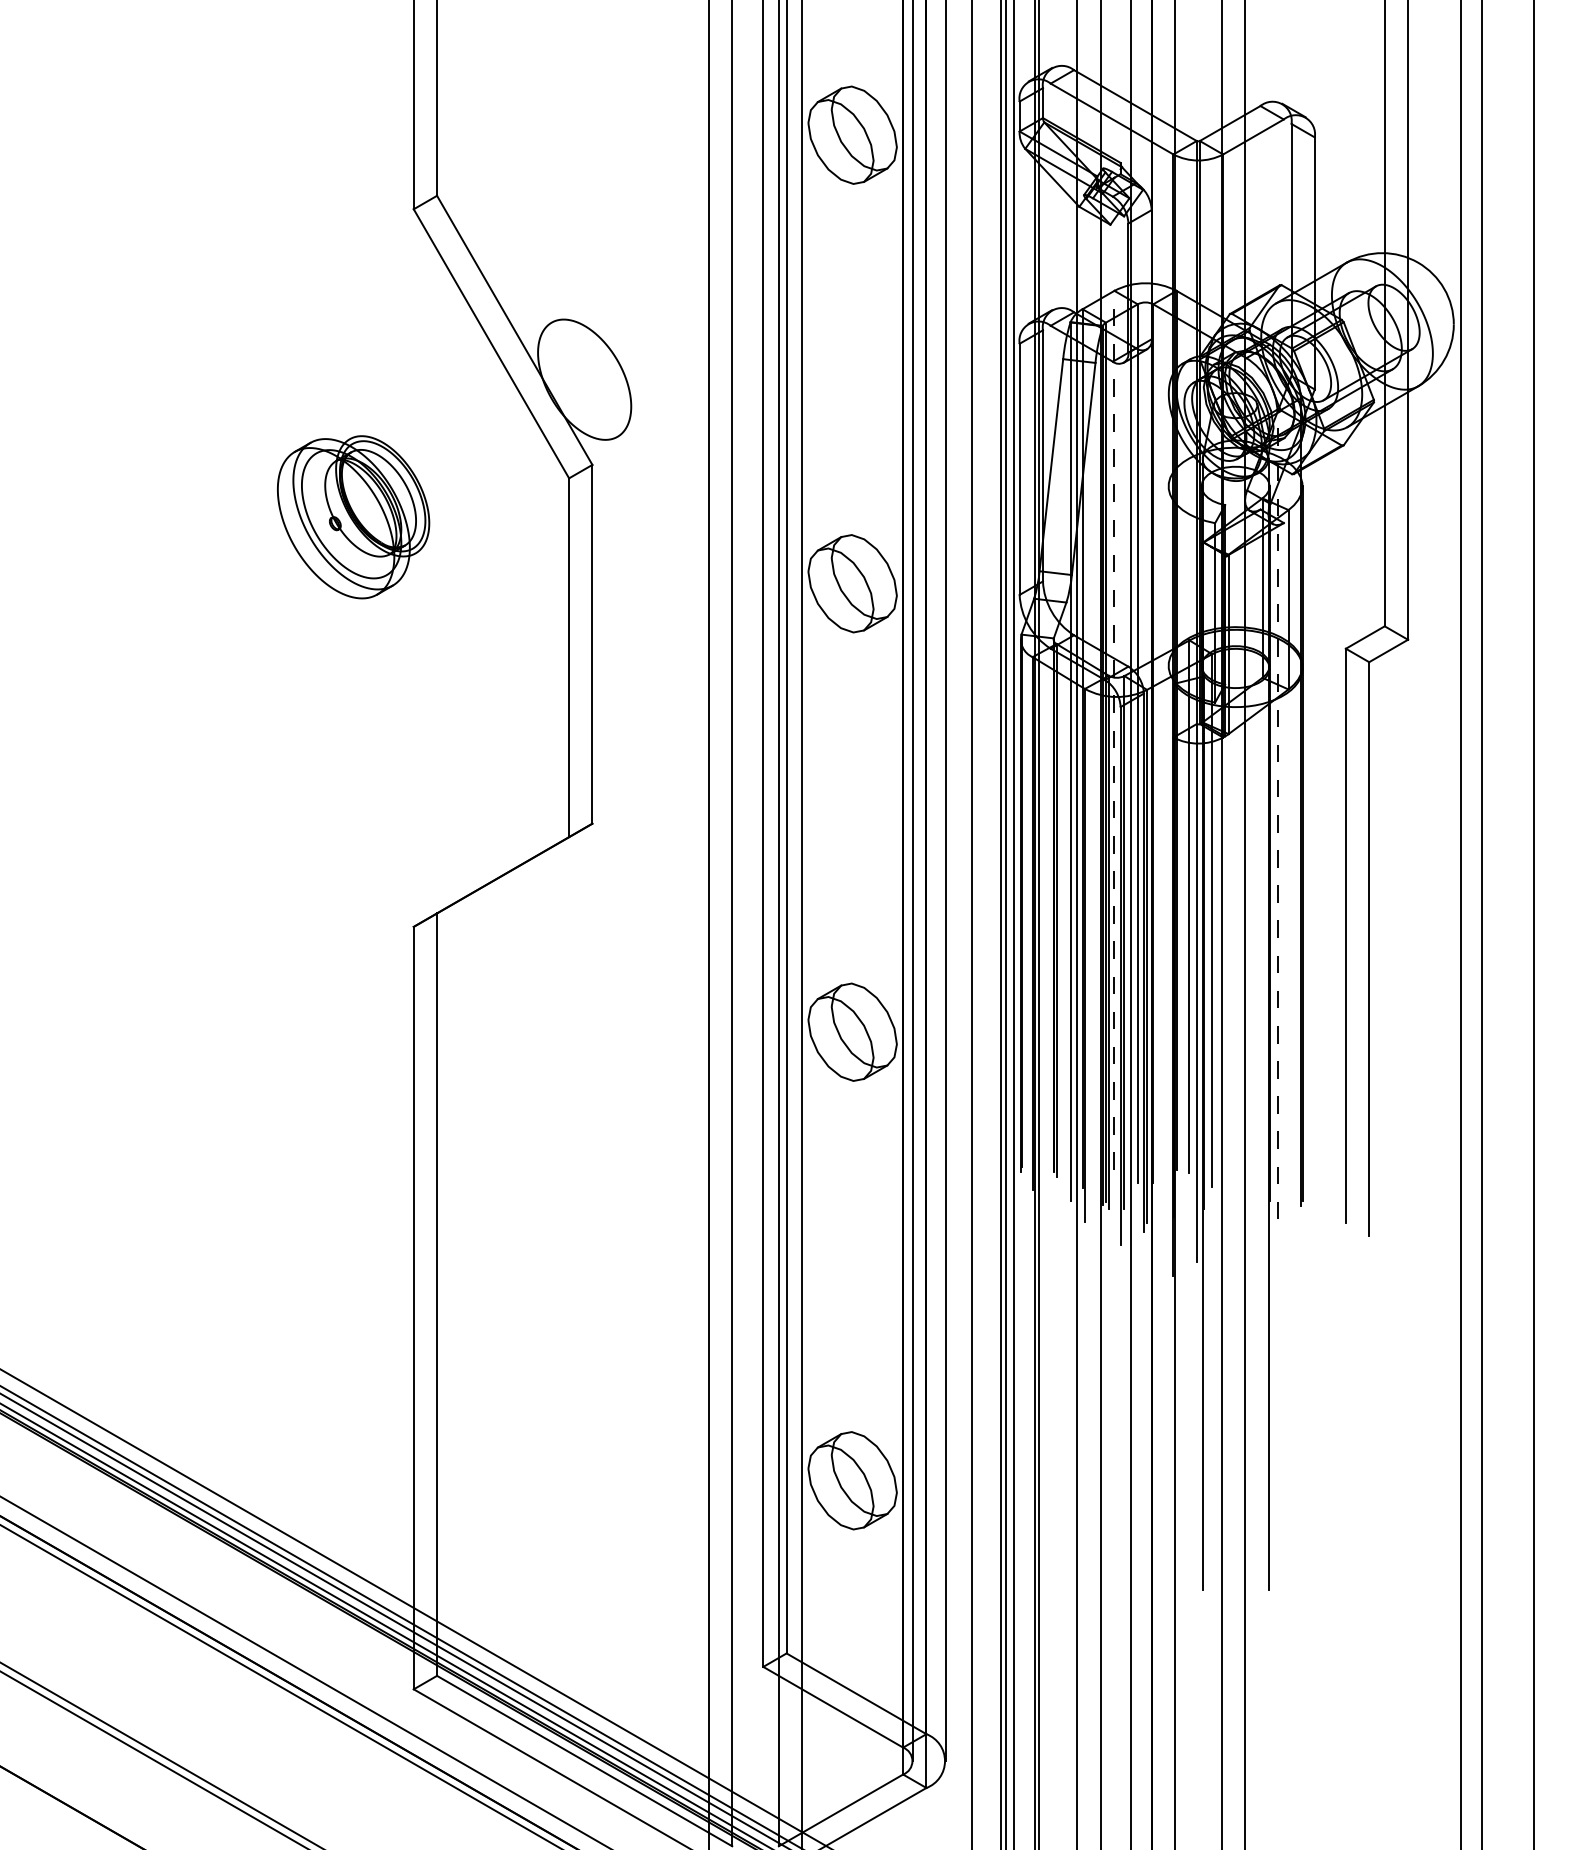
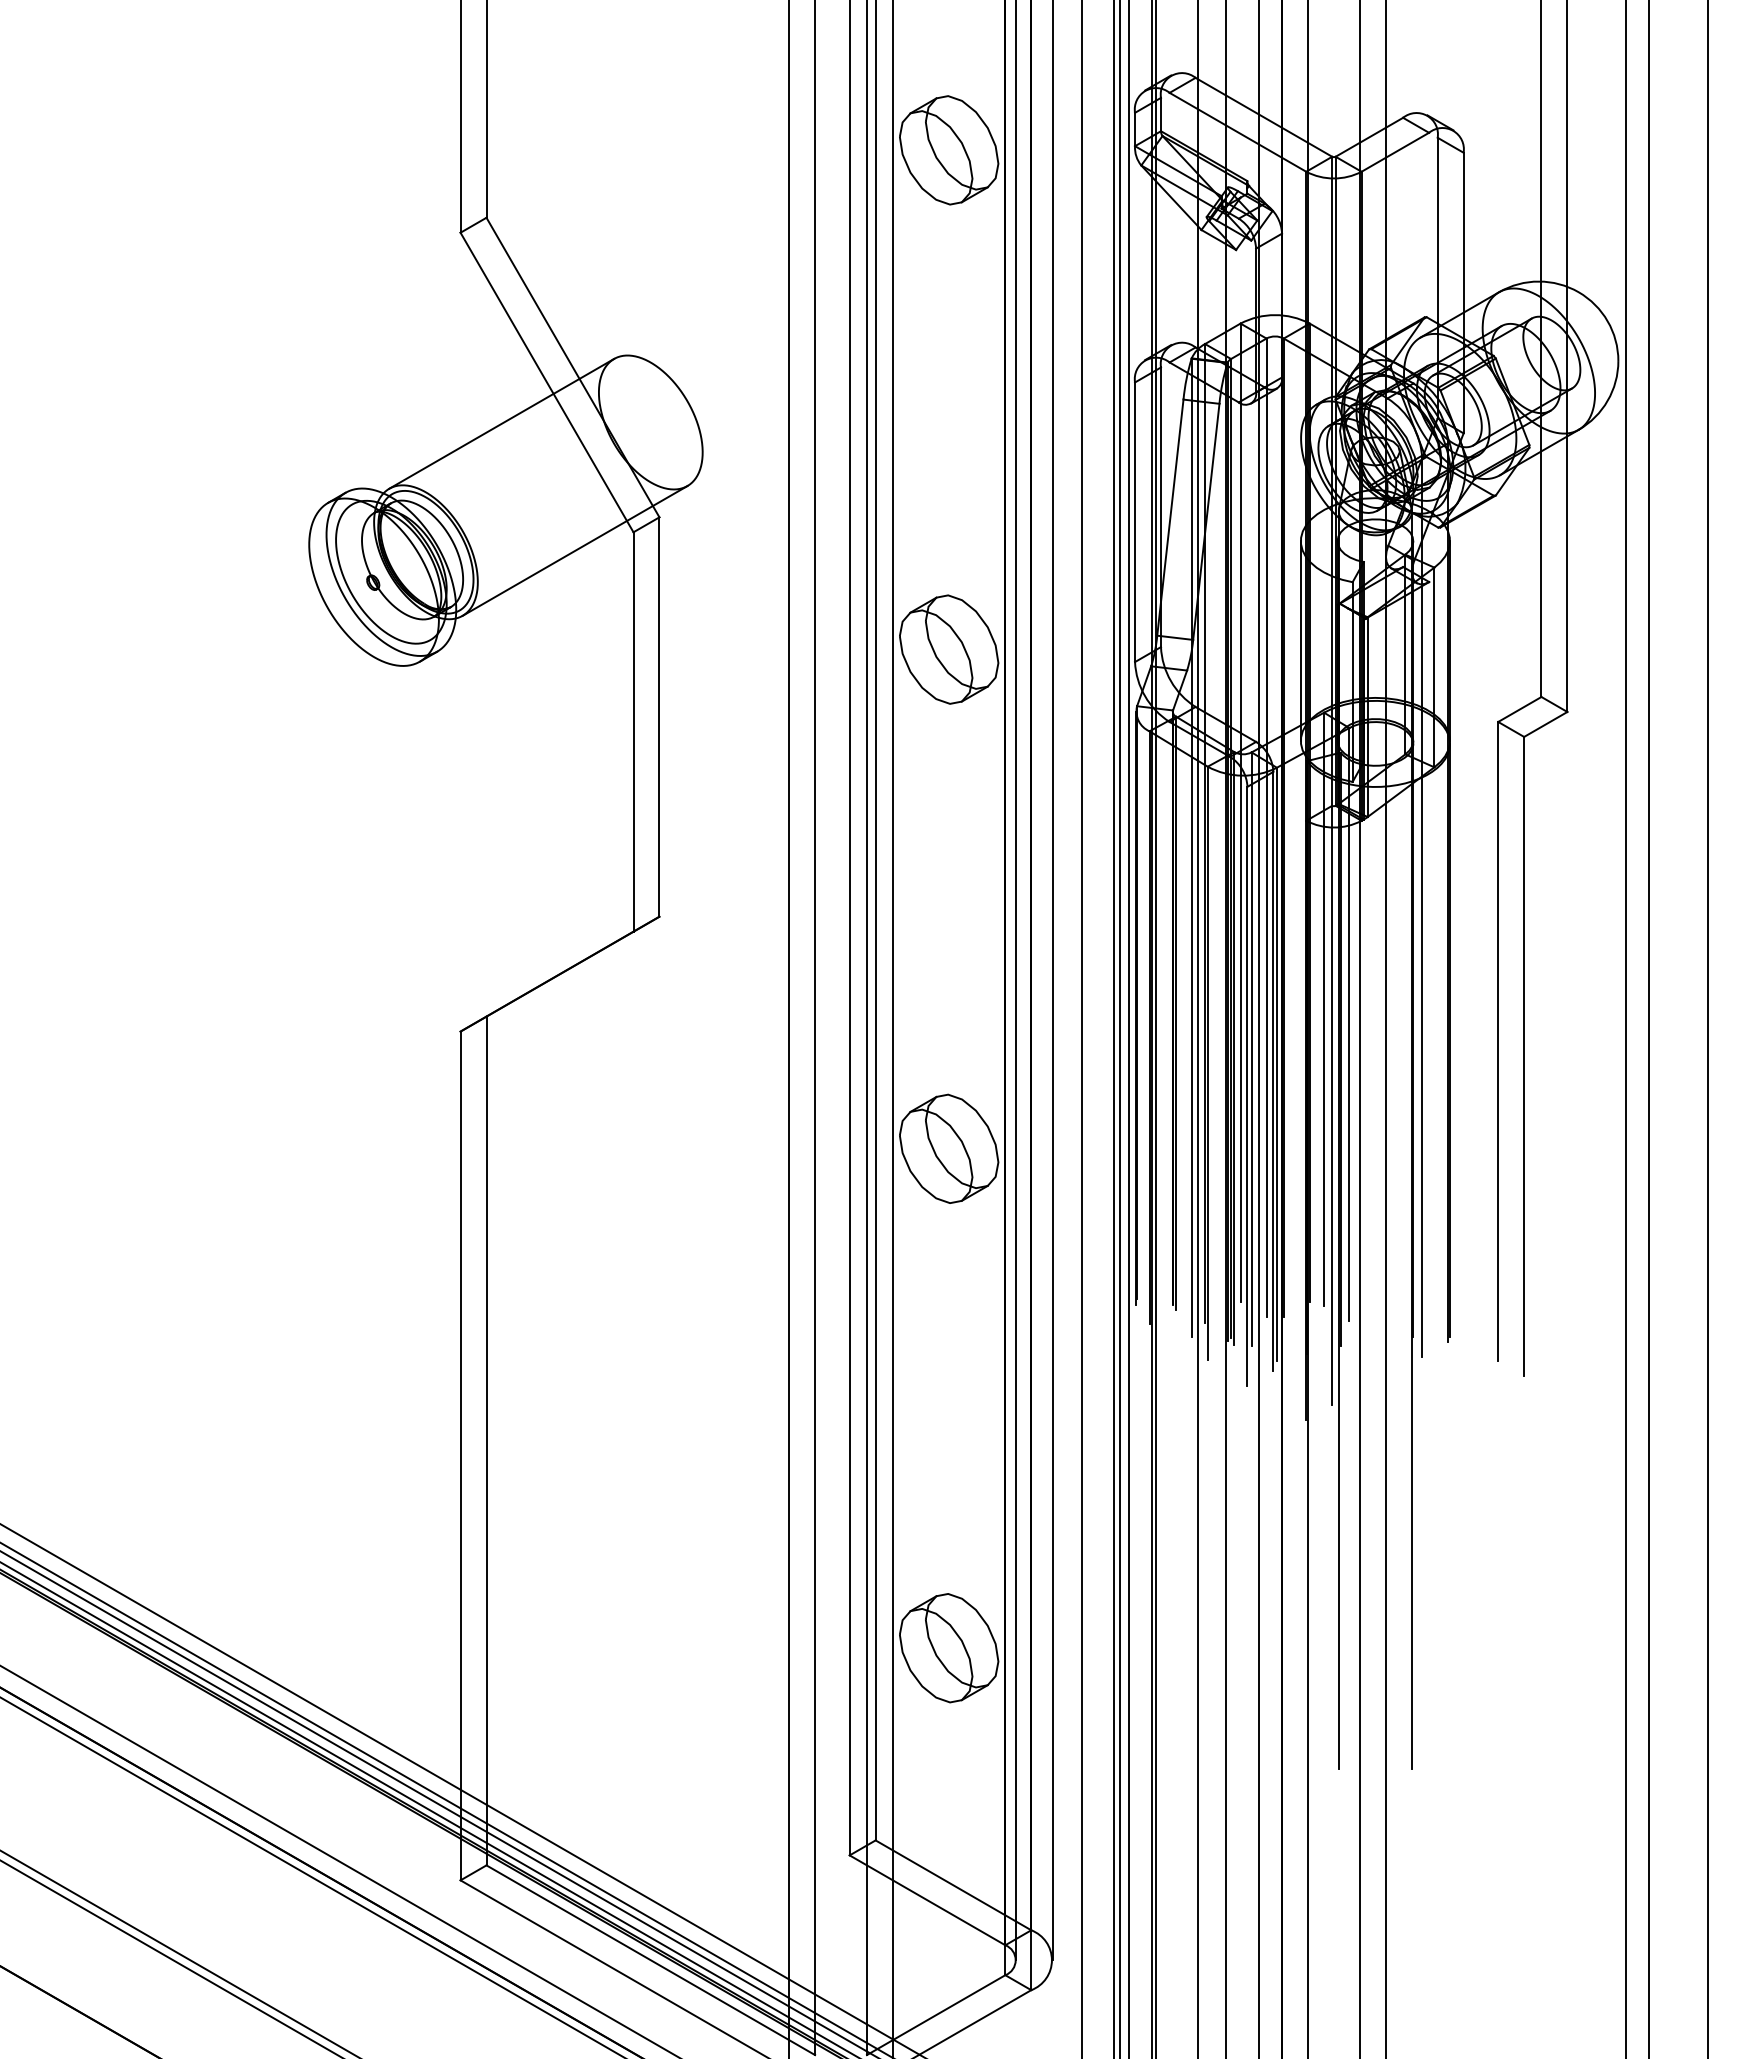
line: (450, 380) -> (501, 423), added
line: (516, 494) -> (574, 550), added
line: (1168, 575) -> (1300, 640), added
line: (1114, 730) -> (1240, 812), dashed -> solid
line: (1277, 815) -> (1422, 907), dashed -> solid

